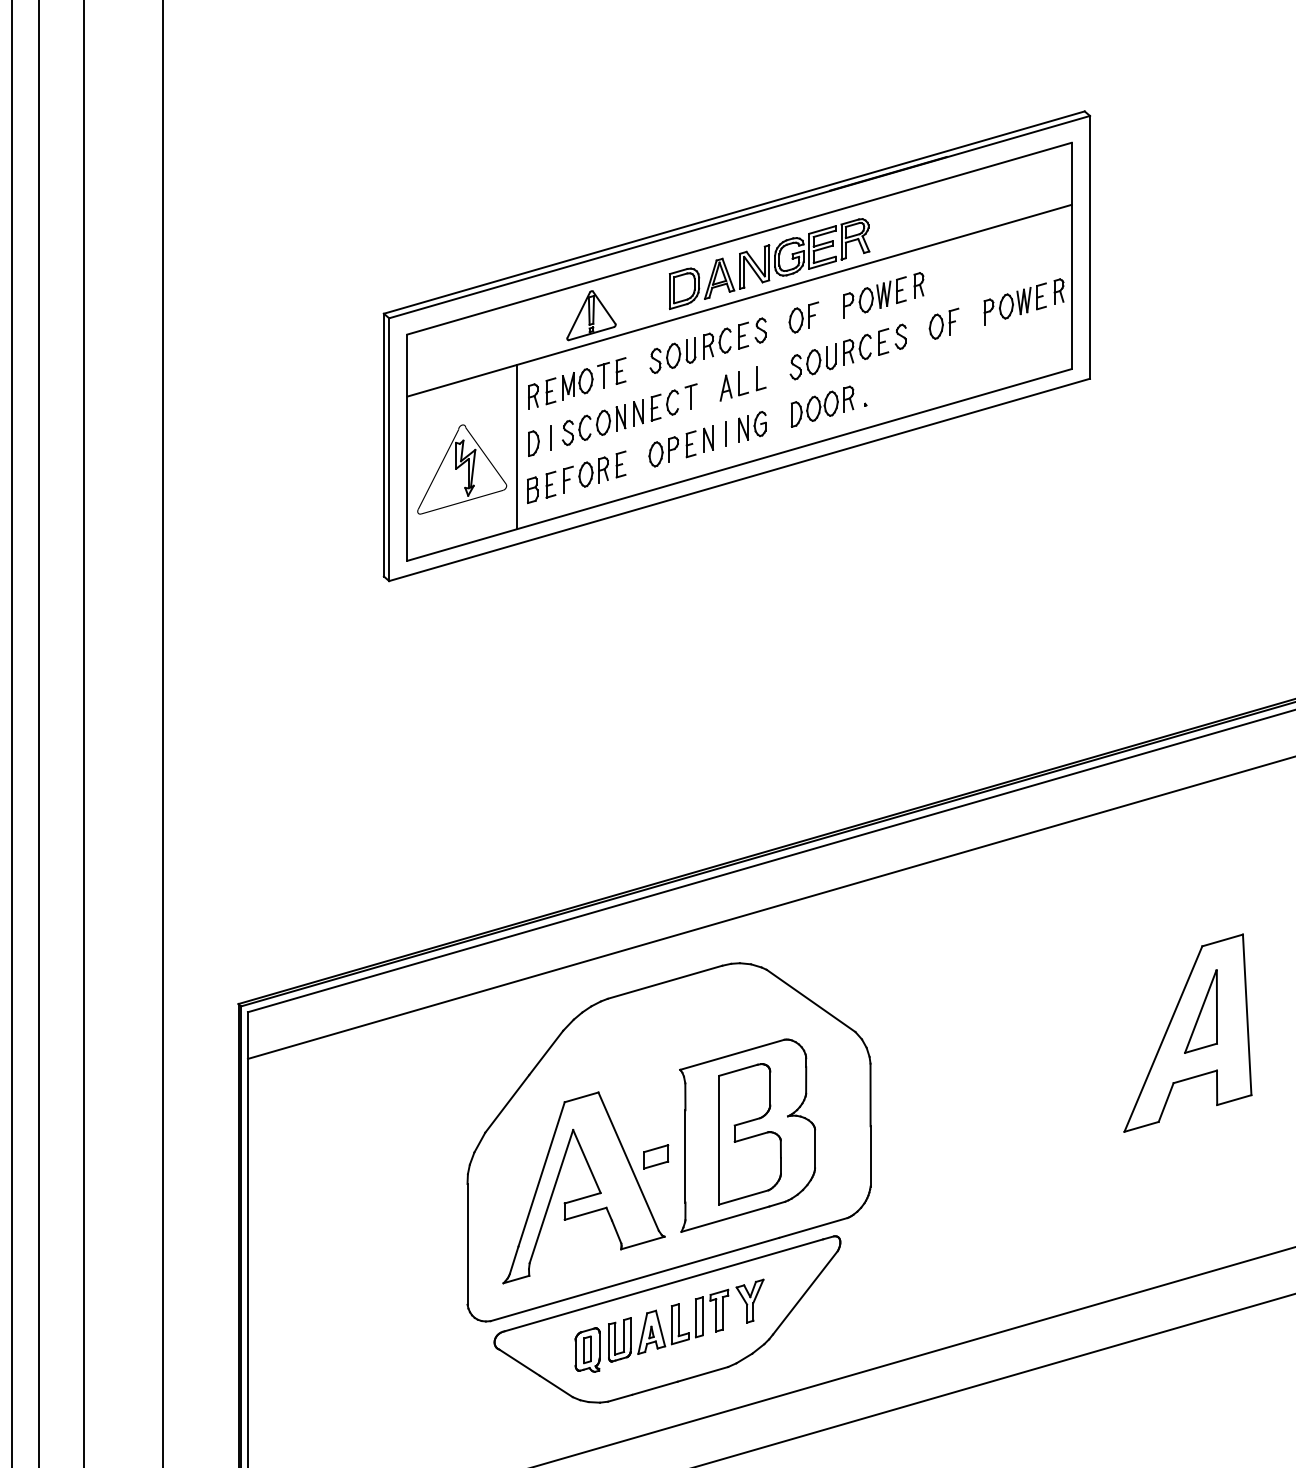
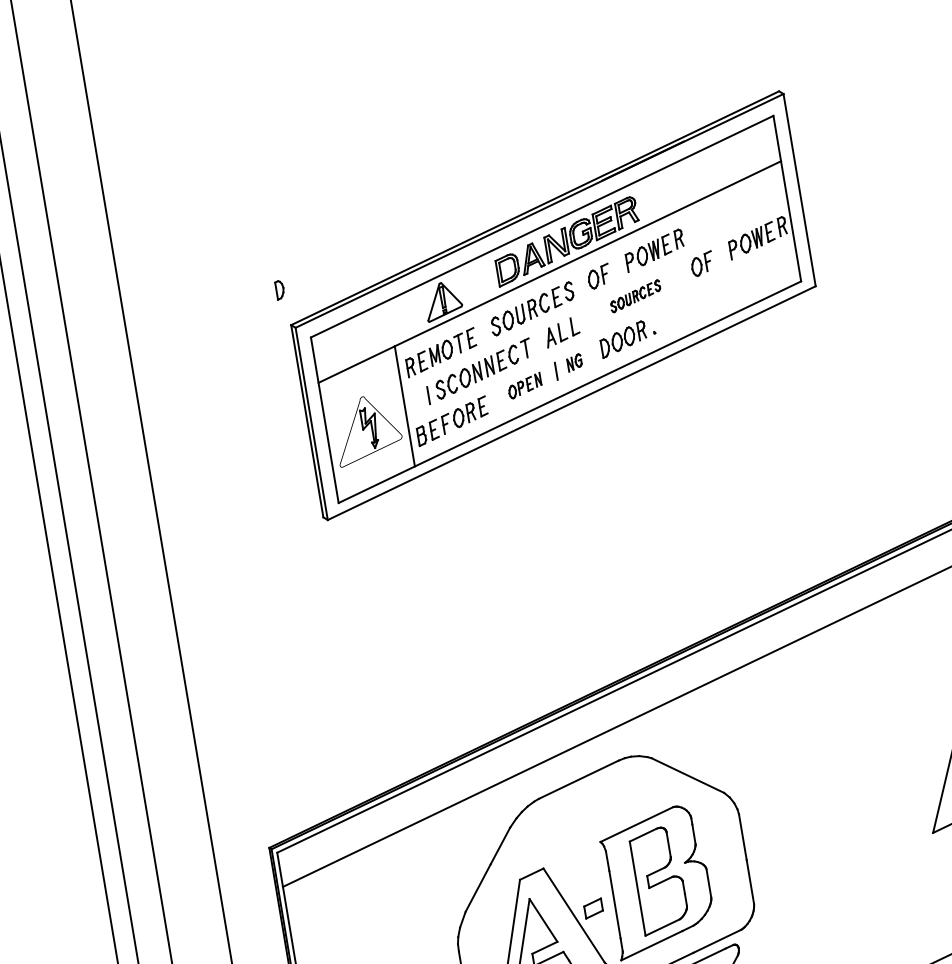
part: (847, 351) -> (634, 296), size x0.6
part: (752, 426) -> (574, 362), size x0.7
part: (533, 443) -> (279, 290), moved
part: (680, 446) -> (524, 385), size x0.7

